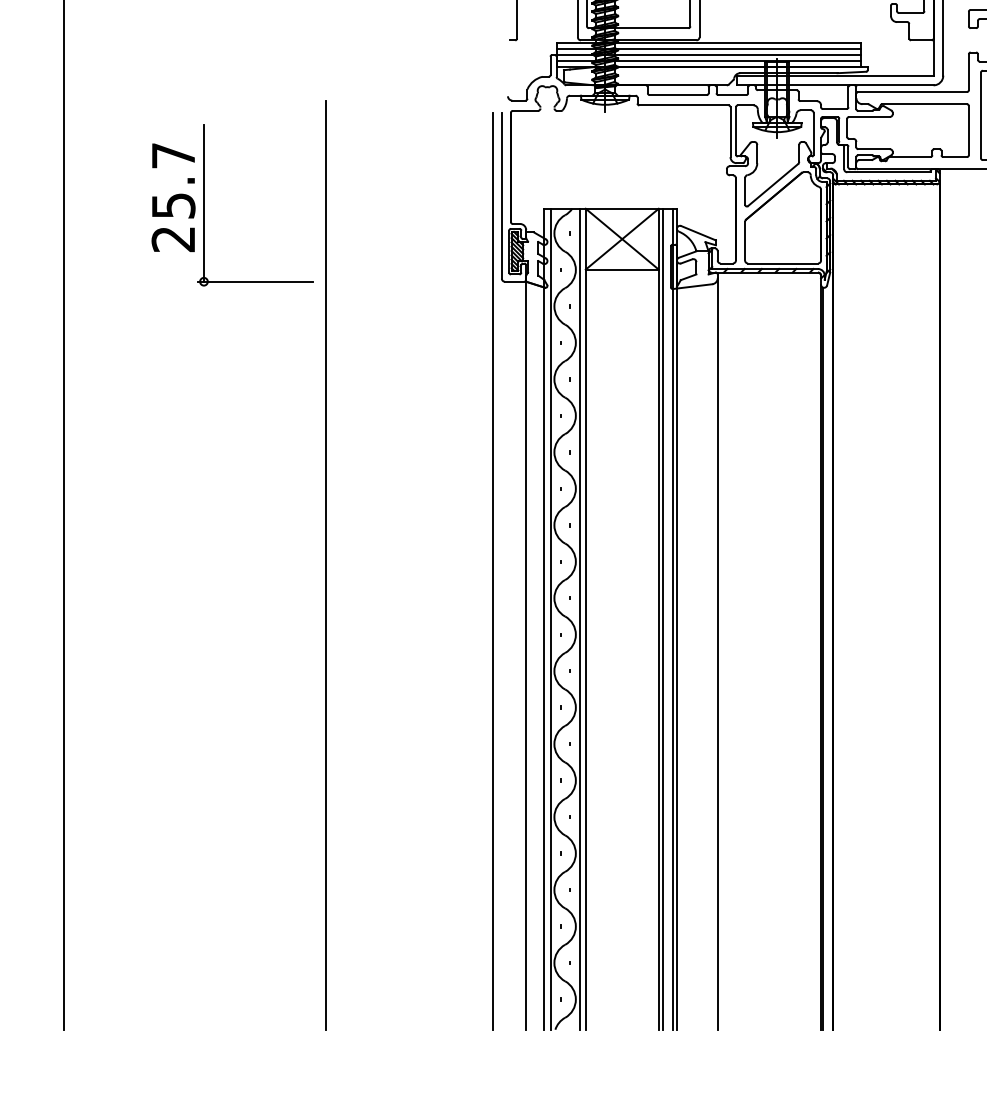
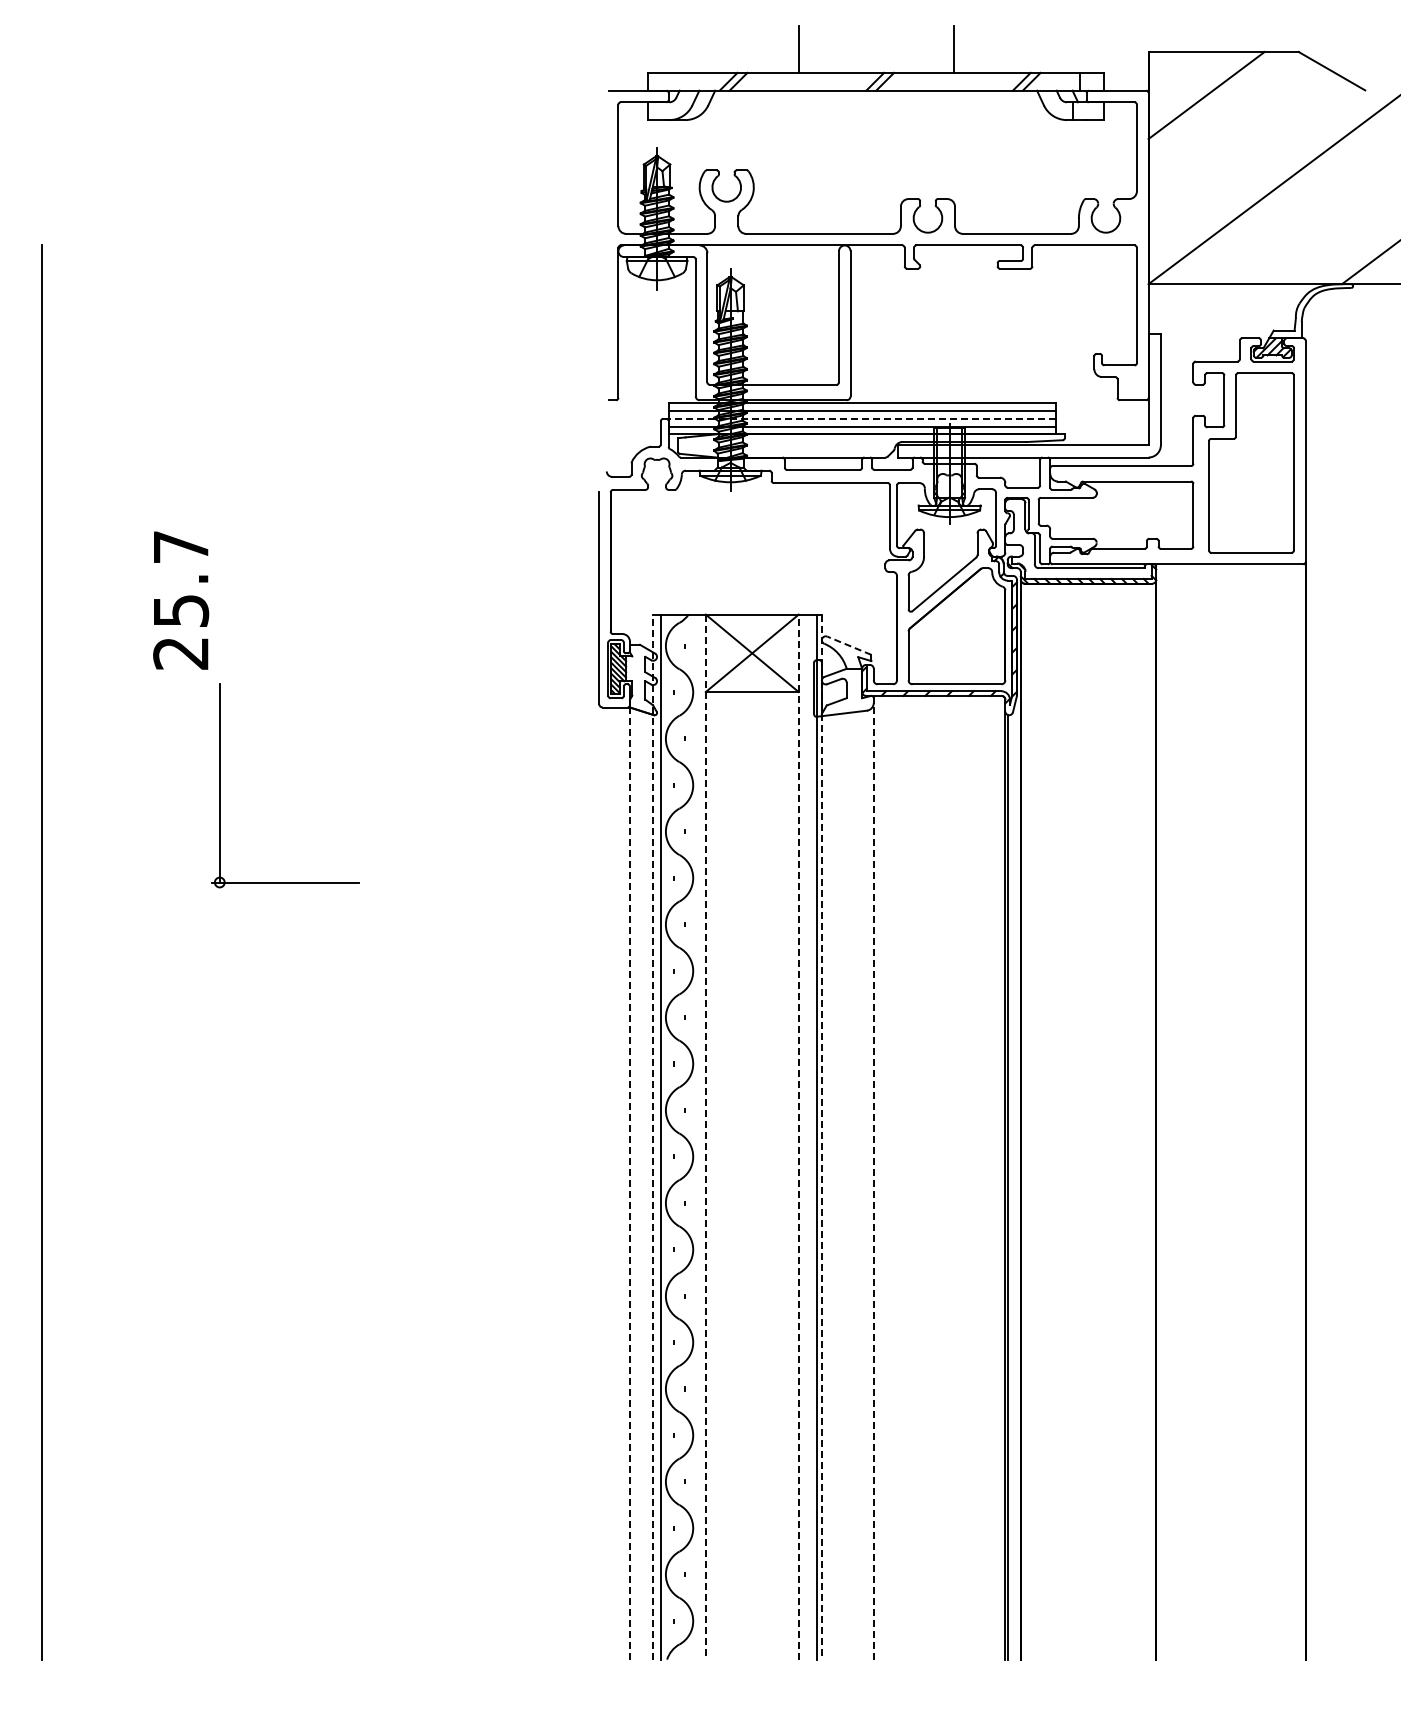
line: (708, 54) -> (861, 418), solid -> dashed
part: (204, 205) -> (220, 785), moved
line: (698, 233) -> (849, 645), solid -> dashed
line: (325, 565) -> (374, 1068), removed
line: (492, 570) -> (587, 1075), removed
line: (580, 618) -> (698, 1136), removed
line: (663, 618) -> (804, 1136), removed
line: (544, 619) -> (653, 1137), solid -> dashed
line: (585, 619) -> (705, 1137), solid -> dashed
line: (658, 619) -> (798, 1137), solid -> dashed
line: (676, 619) -> (821, 1137), solid -> dashed
line: (717, 653) -> (873, 1180), solid -> dashed
line: (525, 655) -> (629, 1183), solid -> dashed

